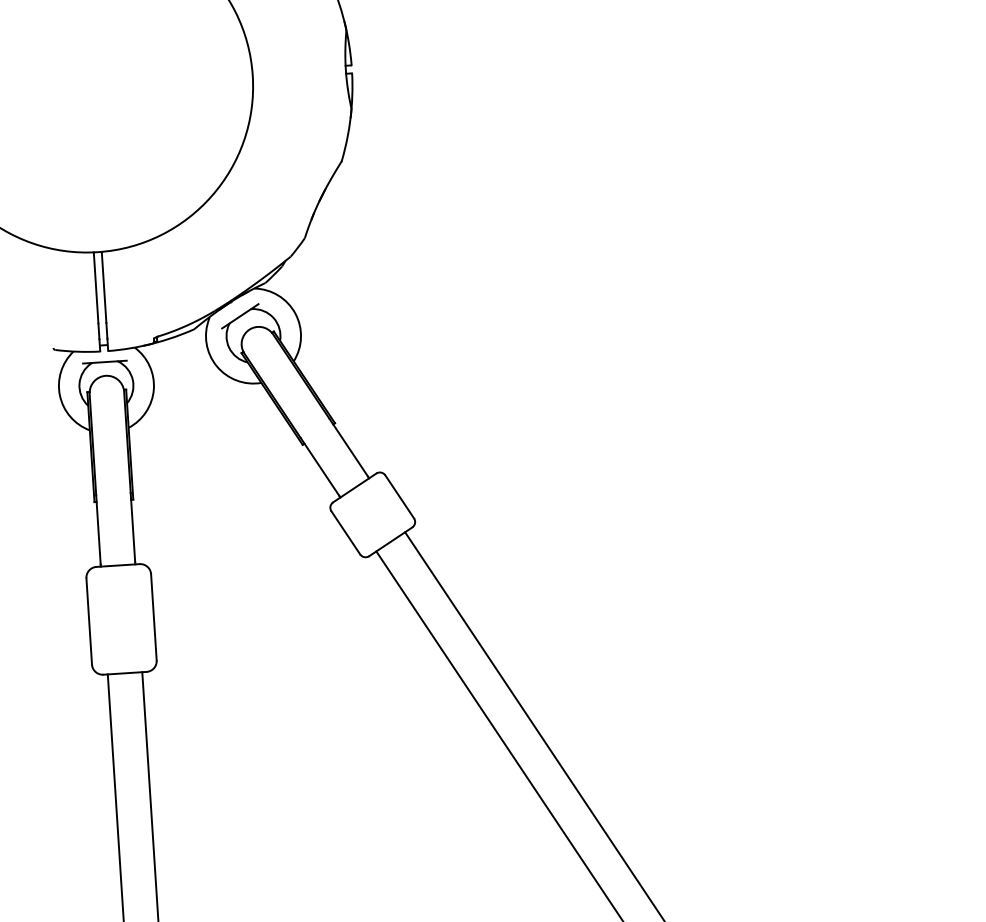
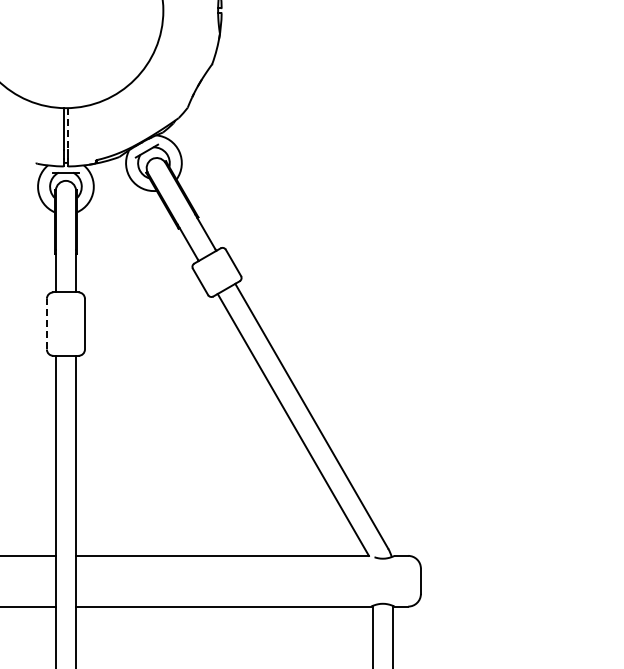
line: (104, 288) -> (68, 129), solid -> dashed
line: (88, 620) -> (46, 323), solid -> dashed

